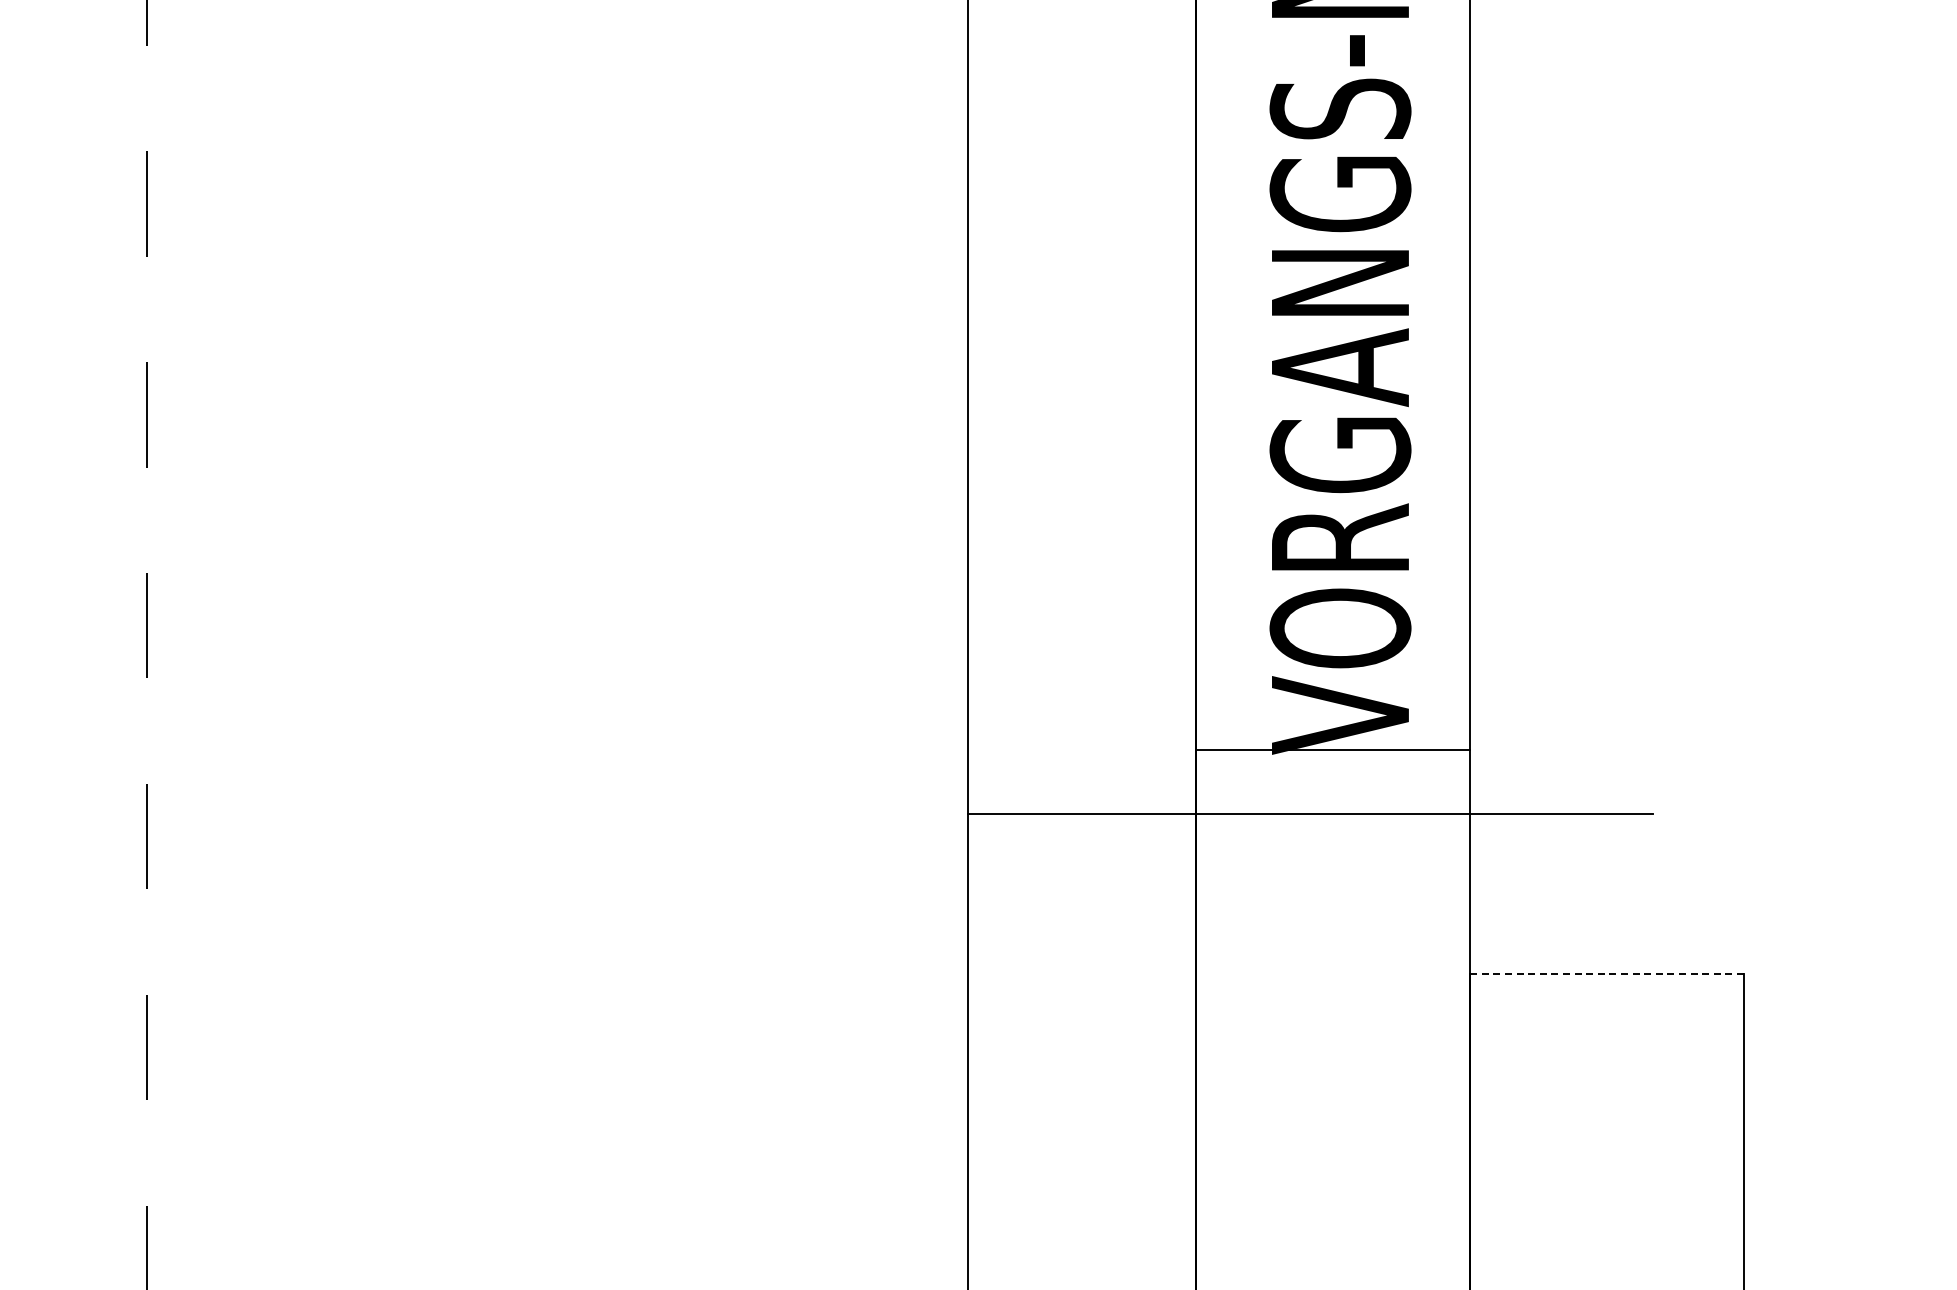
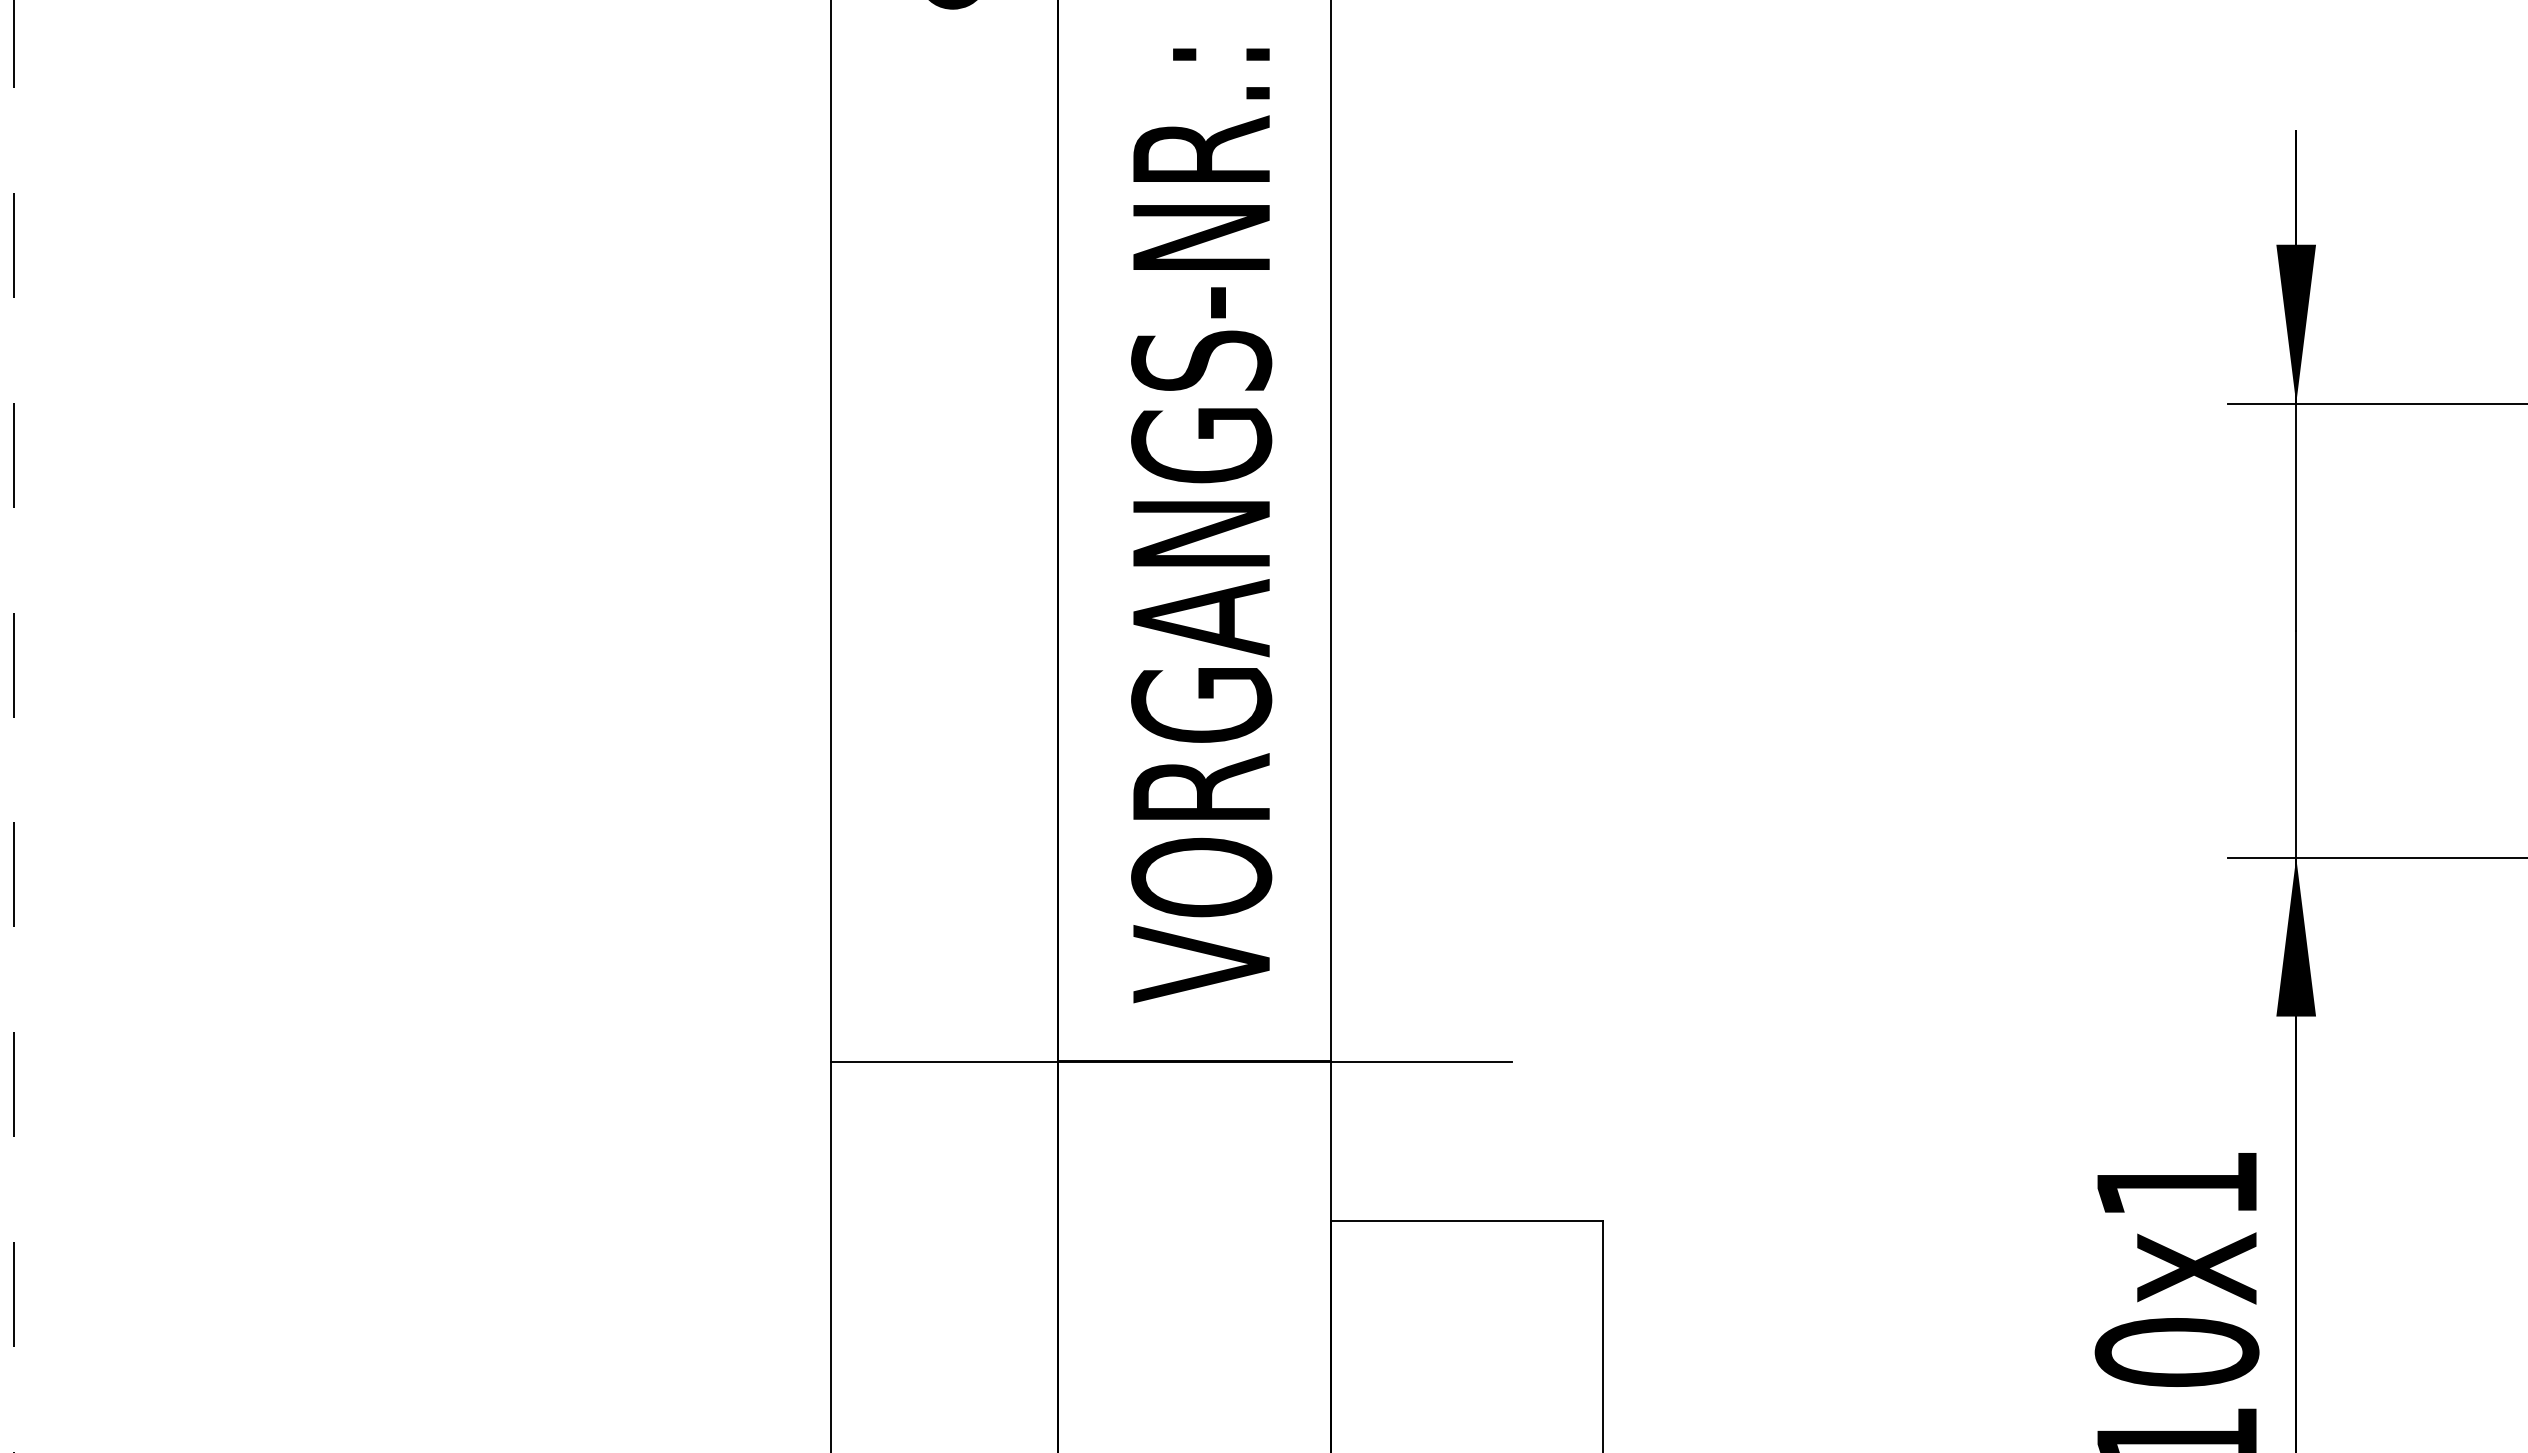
line: (1333, 750) -> (1194, 1061), moved
line: (1607, 974) -> (1467, 1221), dashed -> solid

